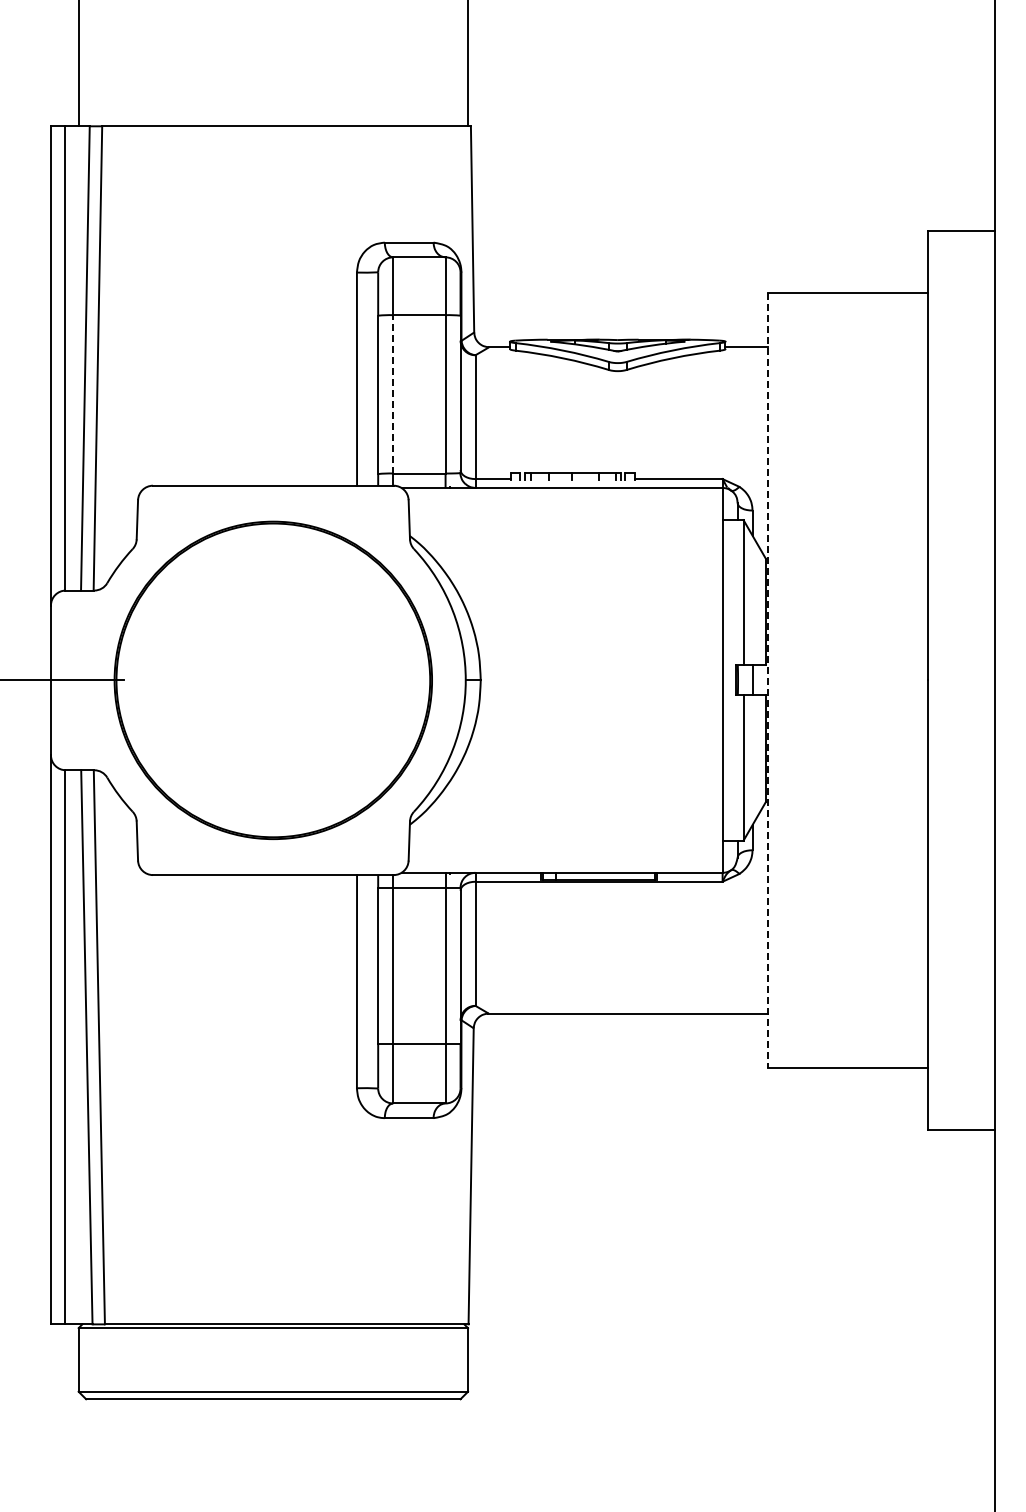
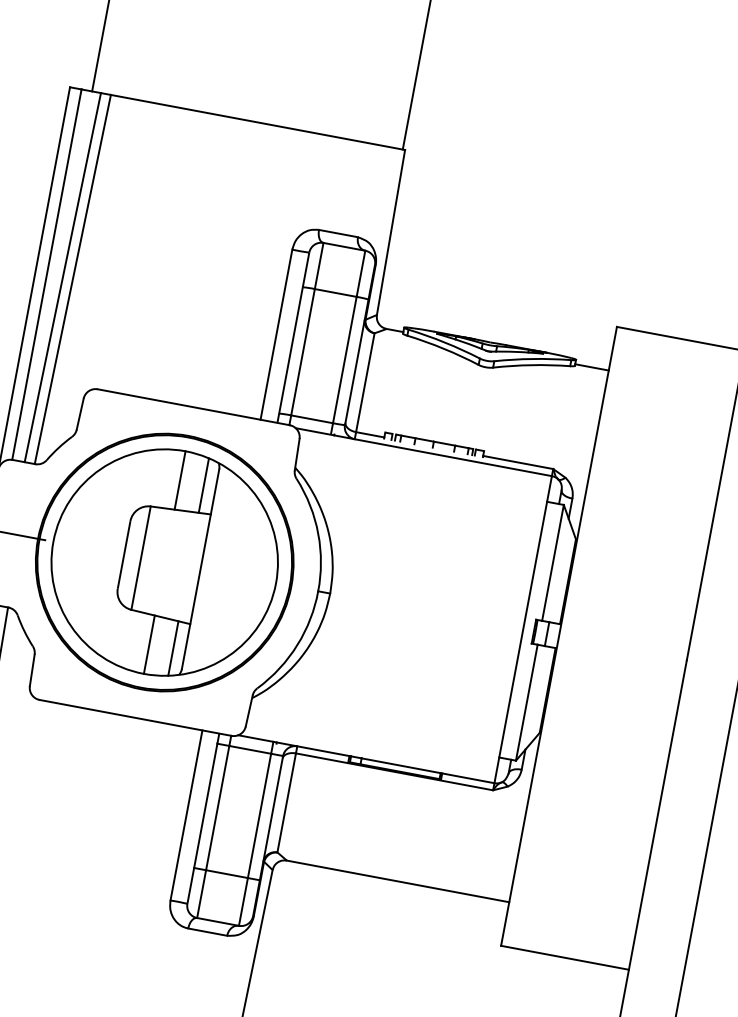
line: (393, 393) -> (303, 351), dashed -> solid
part: (273, 680) -> (164, 562), added
line: (767, 680) -> (558, 636), dashed -> solid

